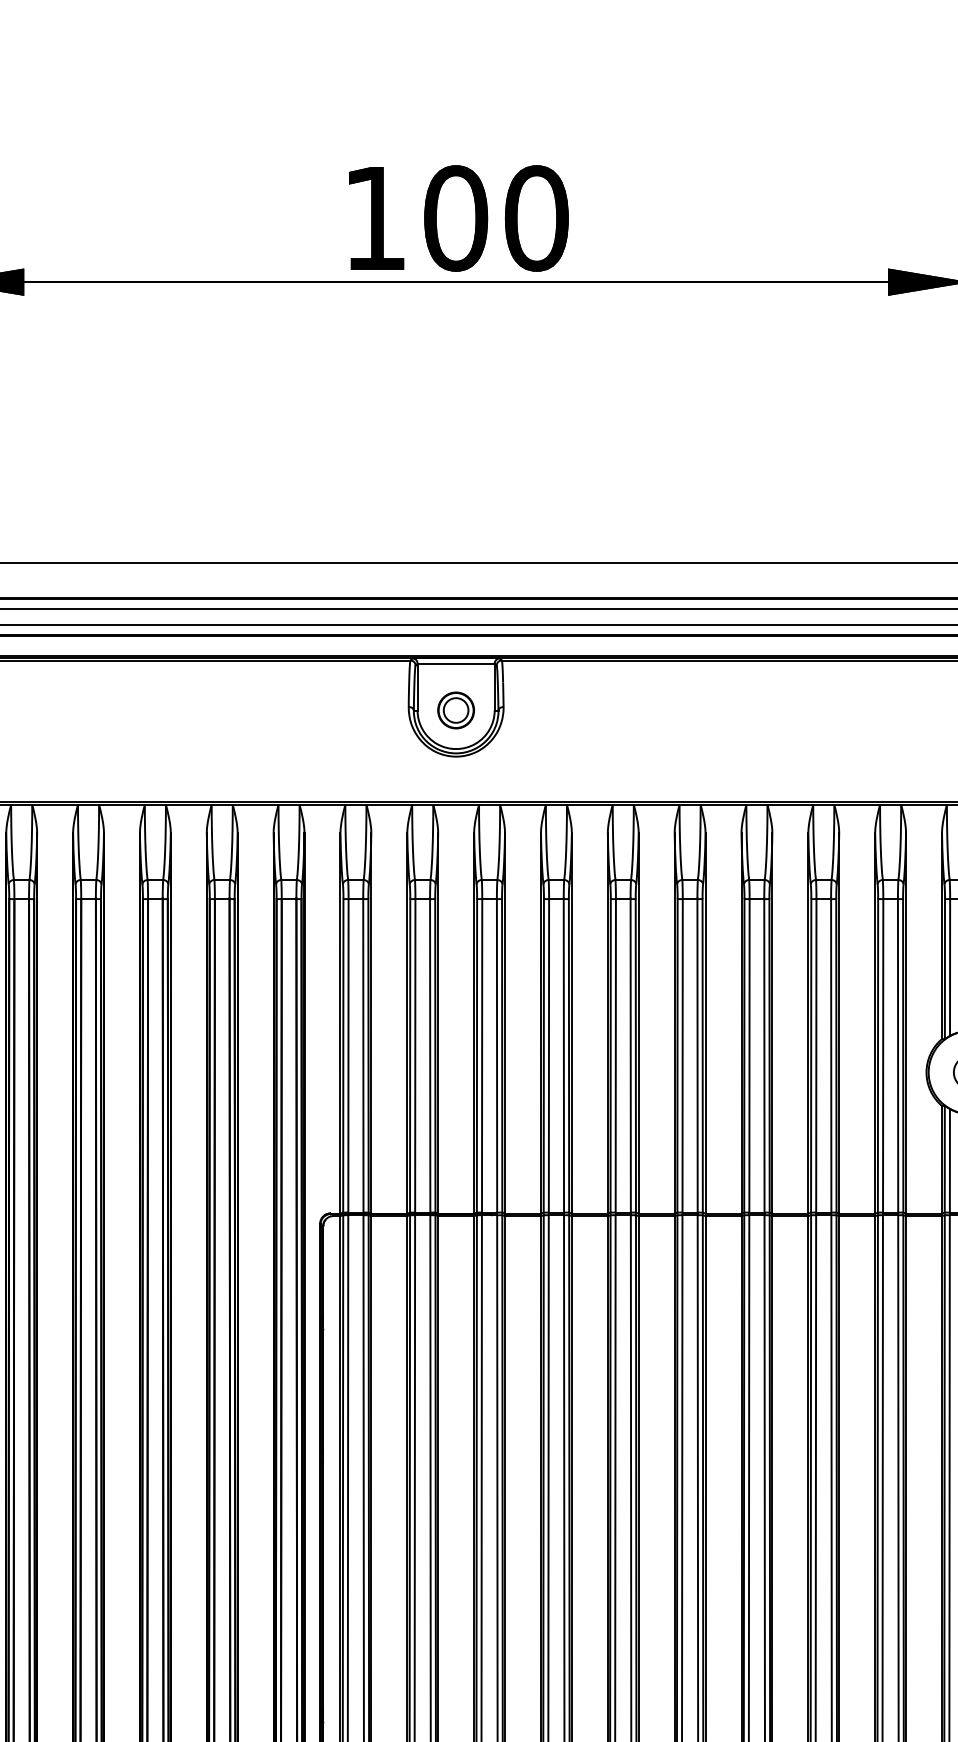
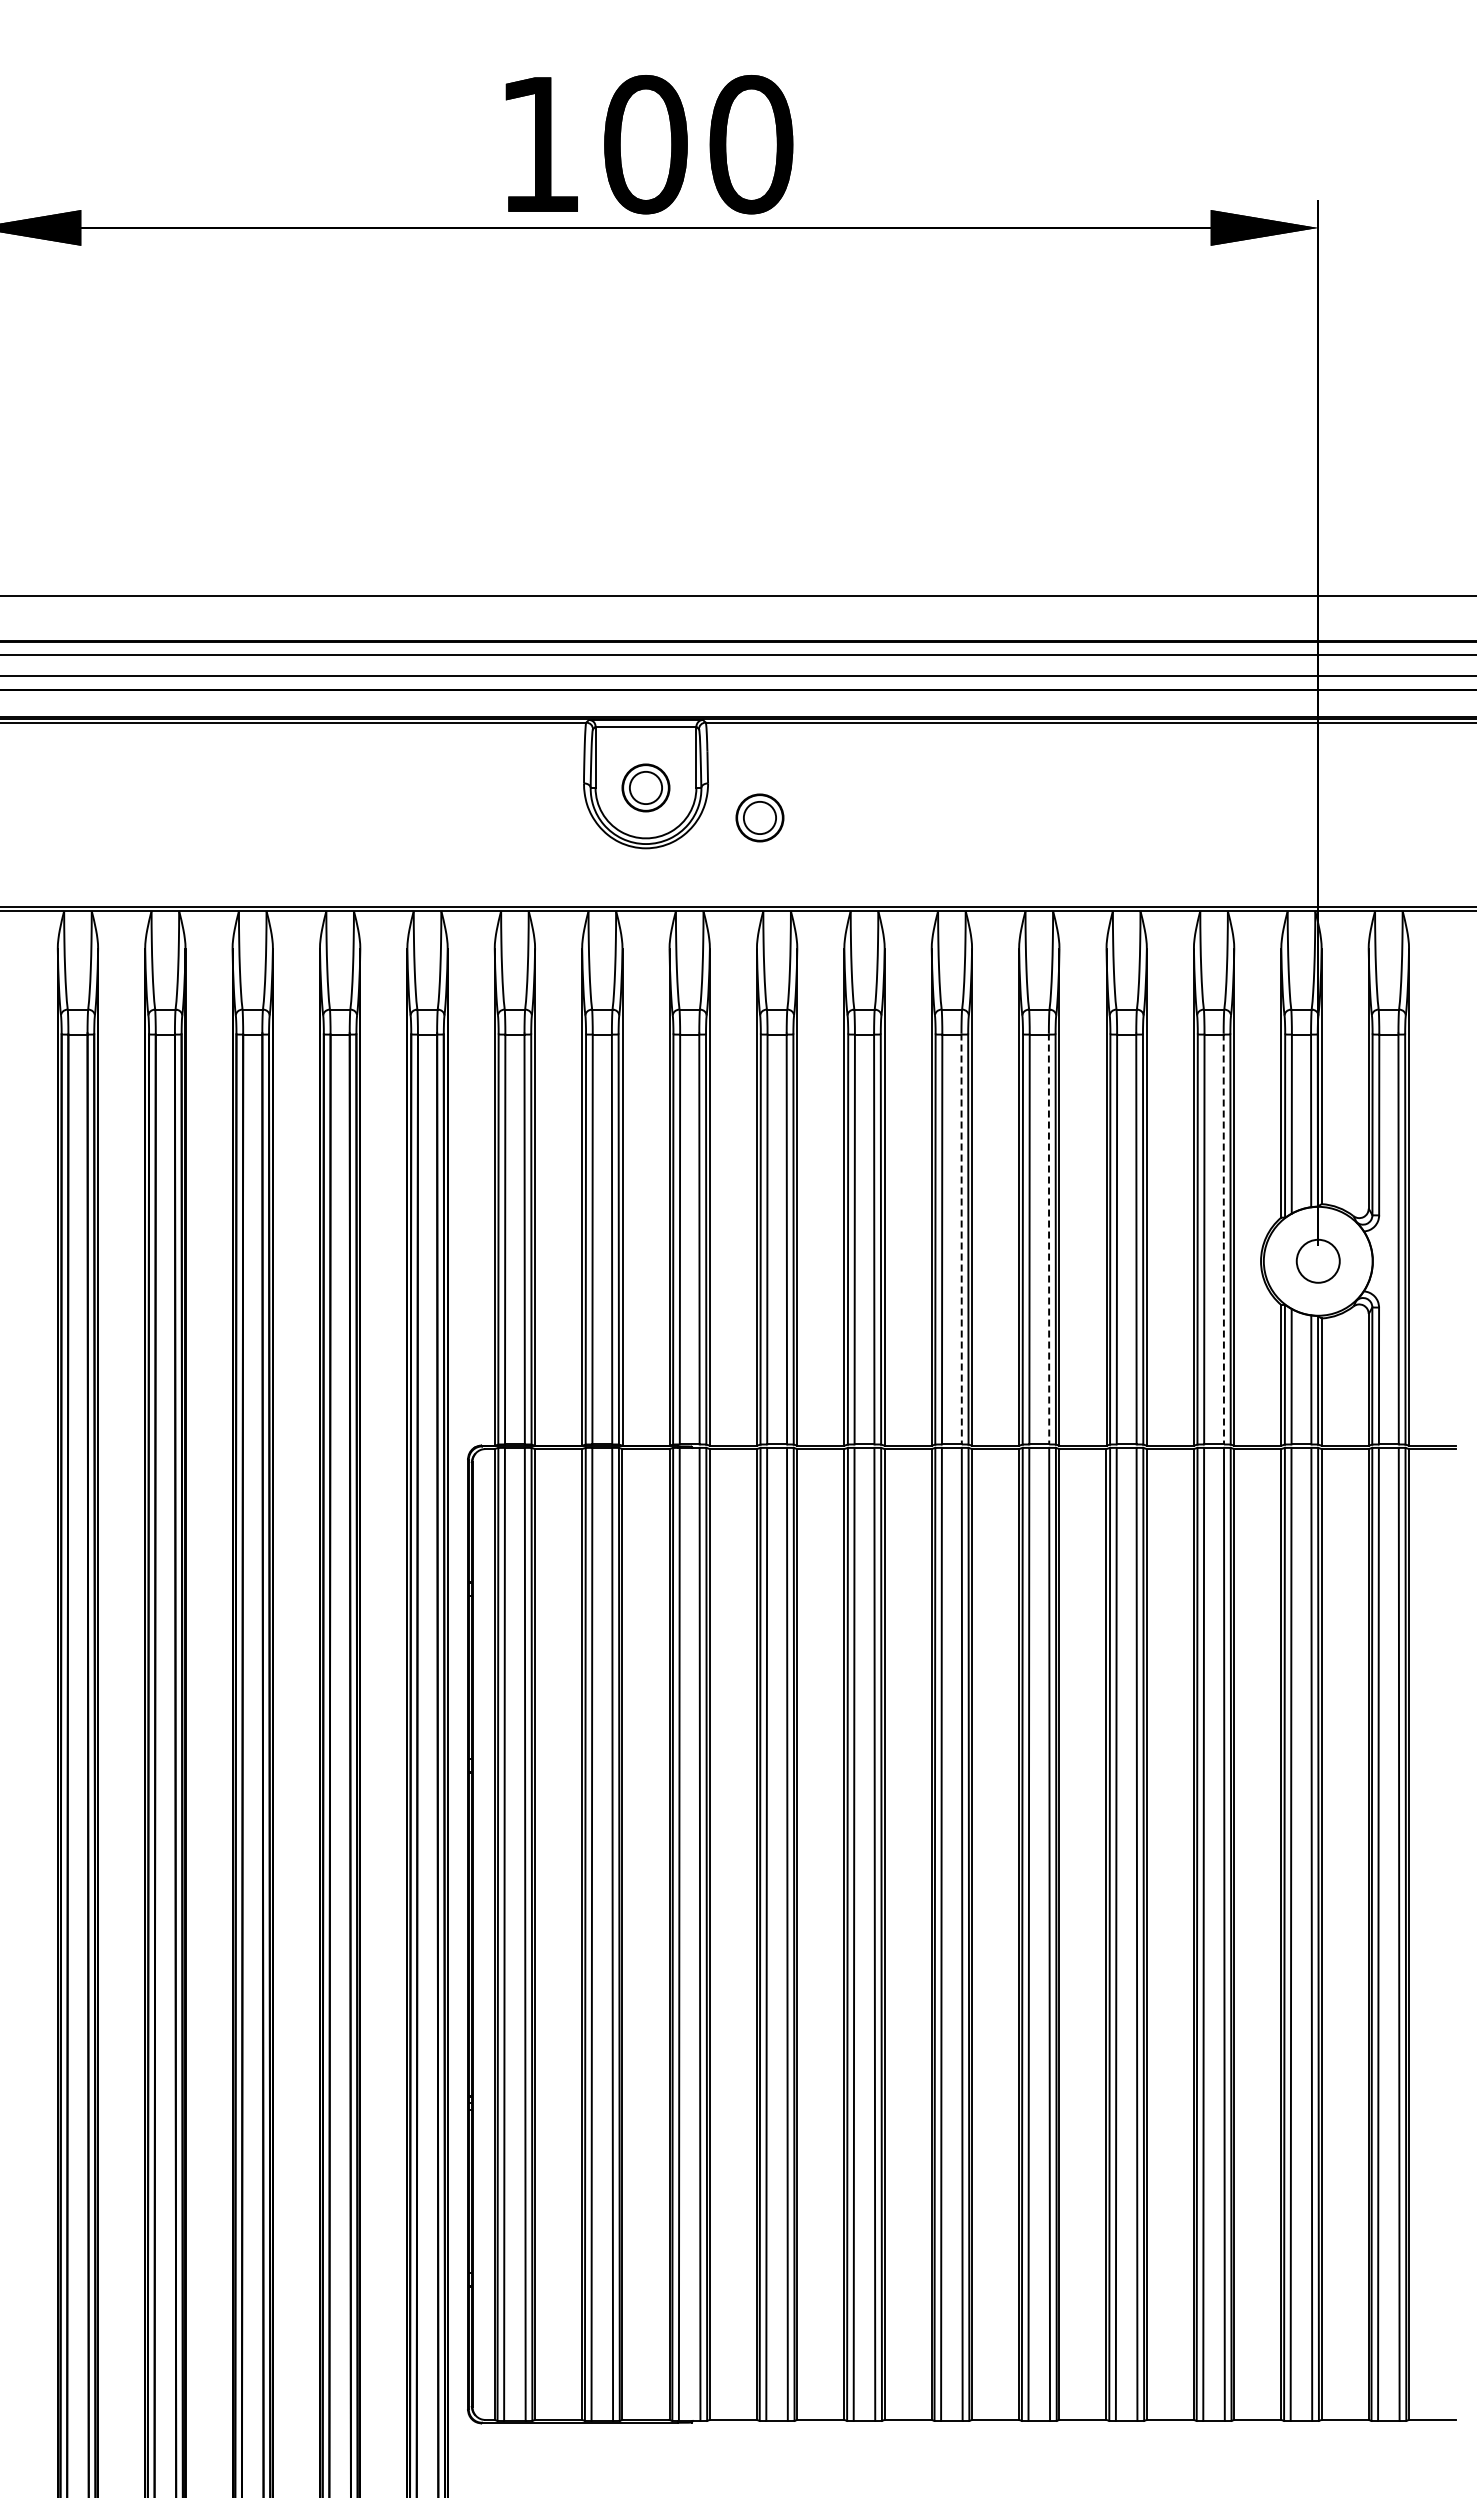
part: (542, 733) -> (759, 817), added
line: (697, 1055) -> (961, 1239), solid -> dashed
line: (764, 1055) -> (1049, 1239), solid -> dashed
line: (897, 1055) -> (1223, 1239), solid -> dashed

